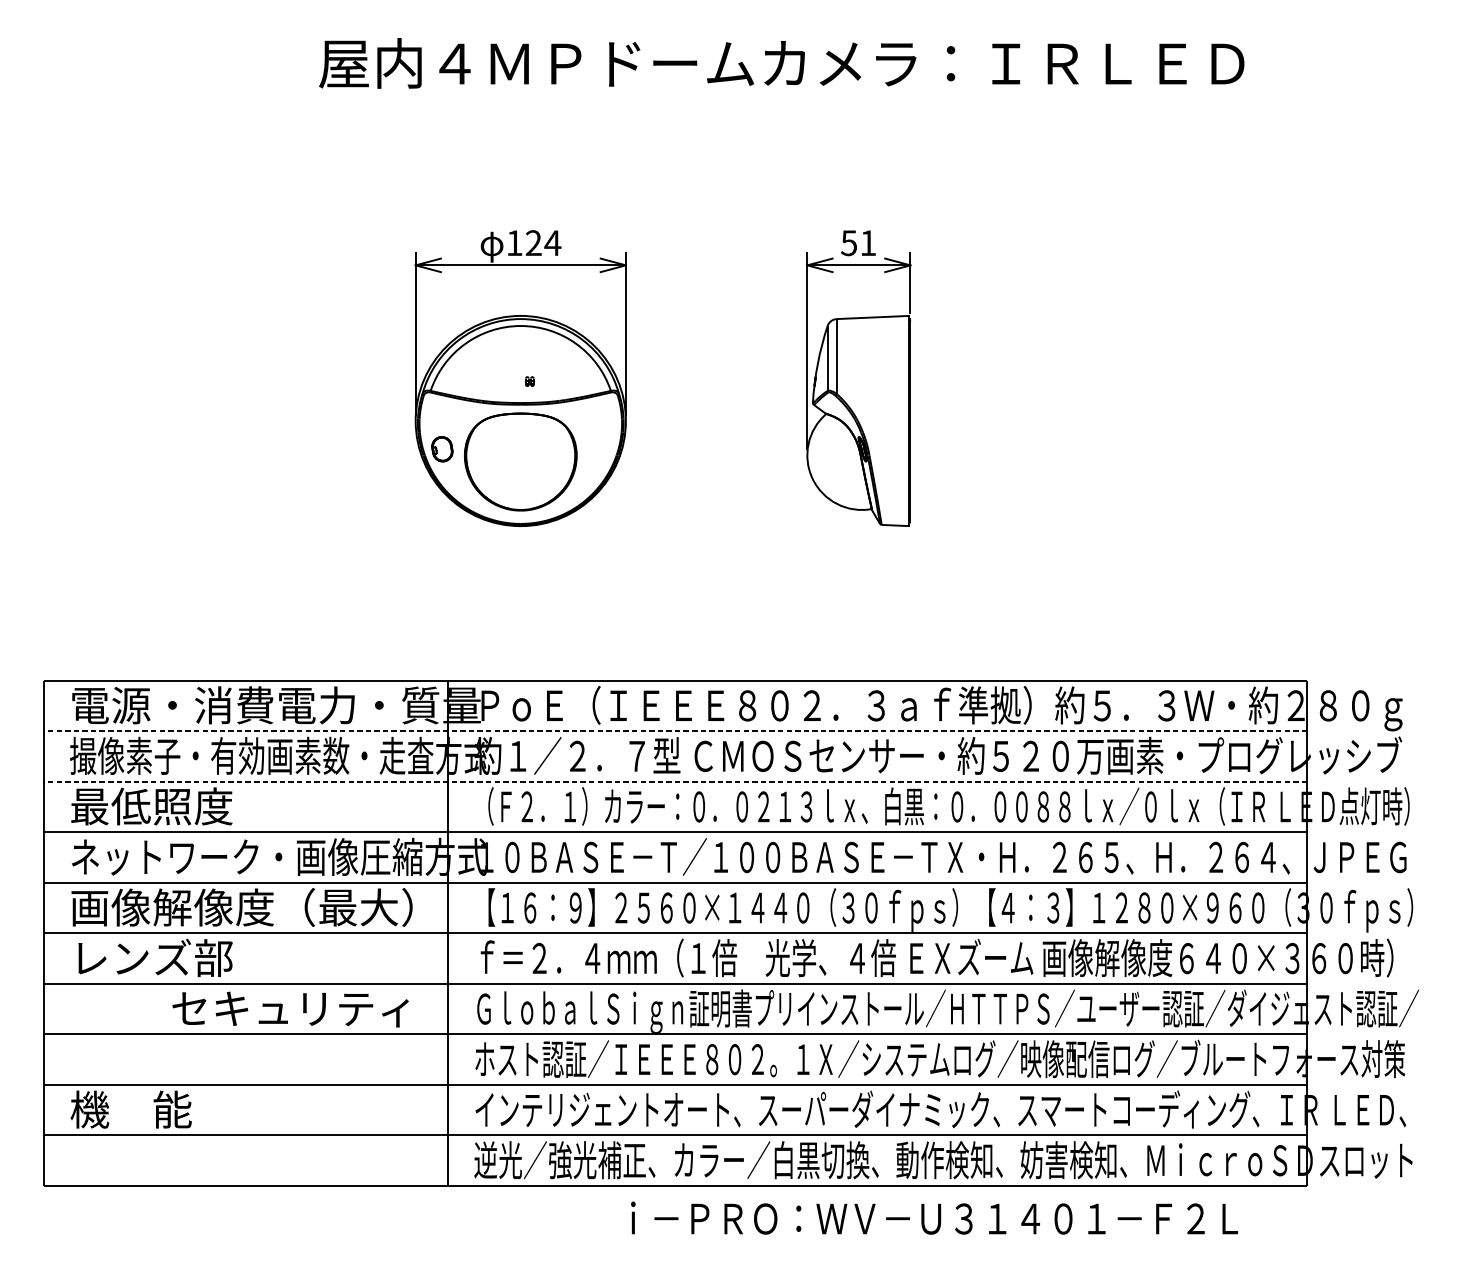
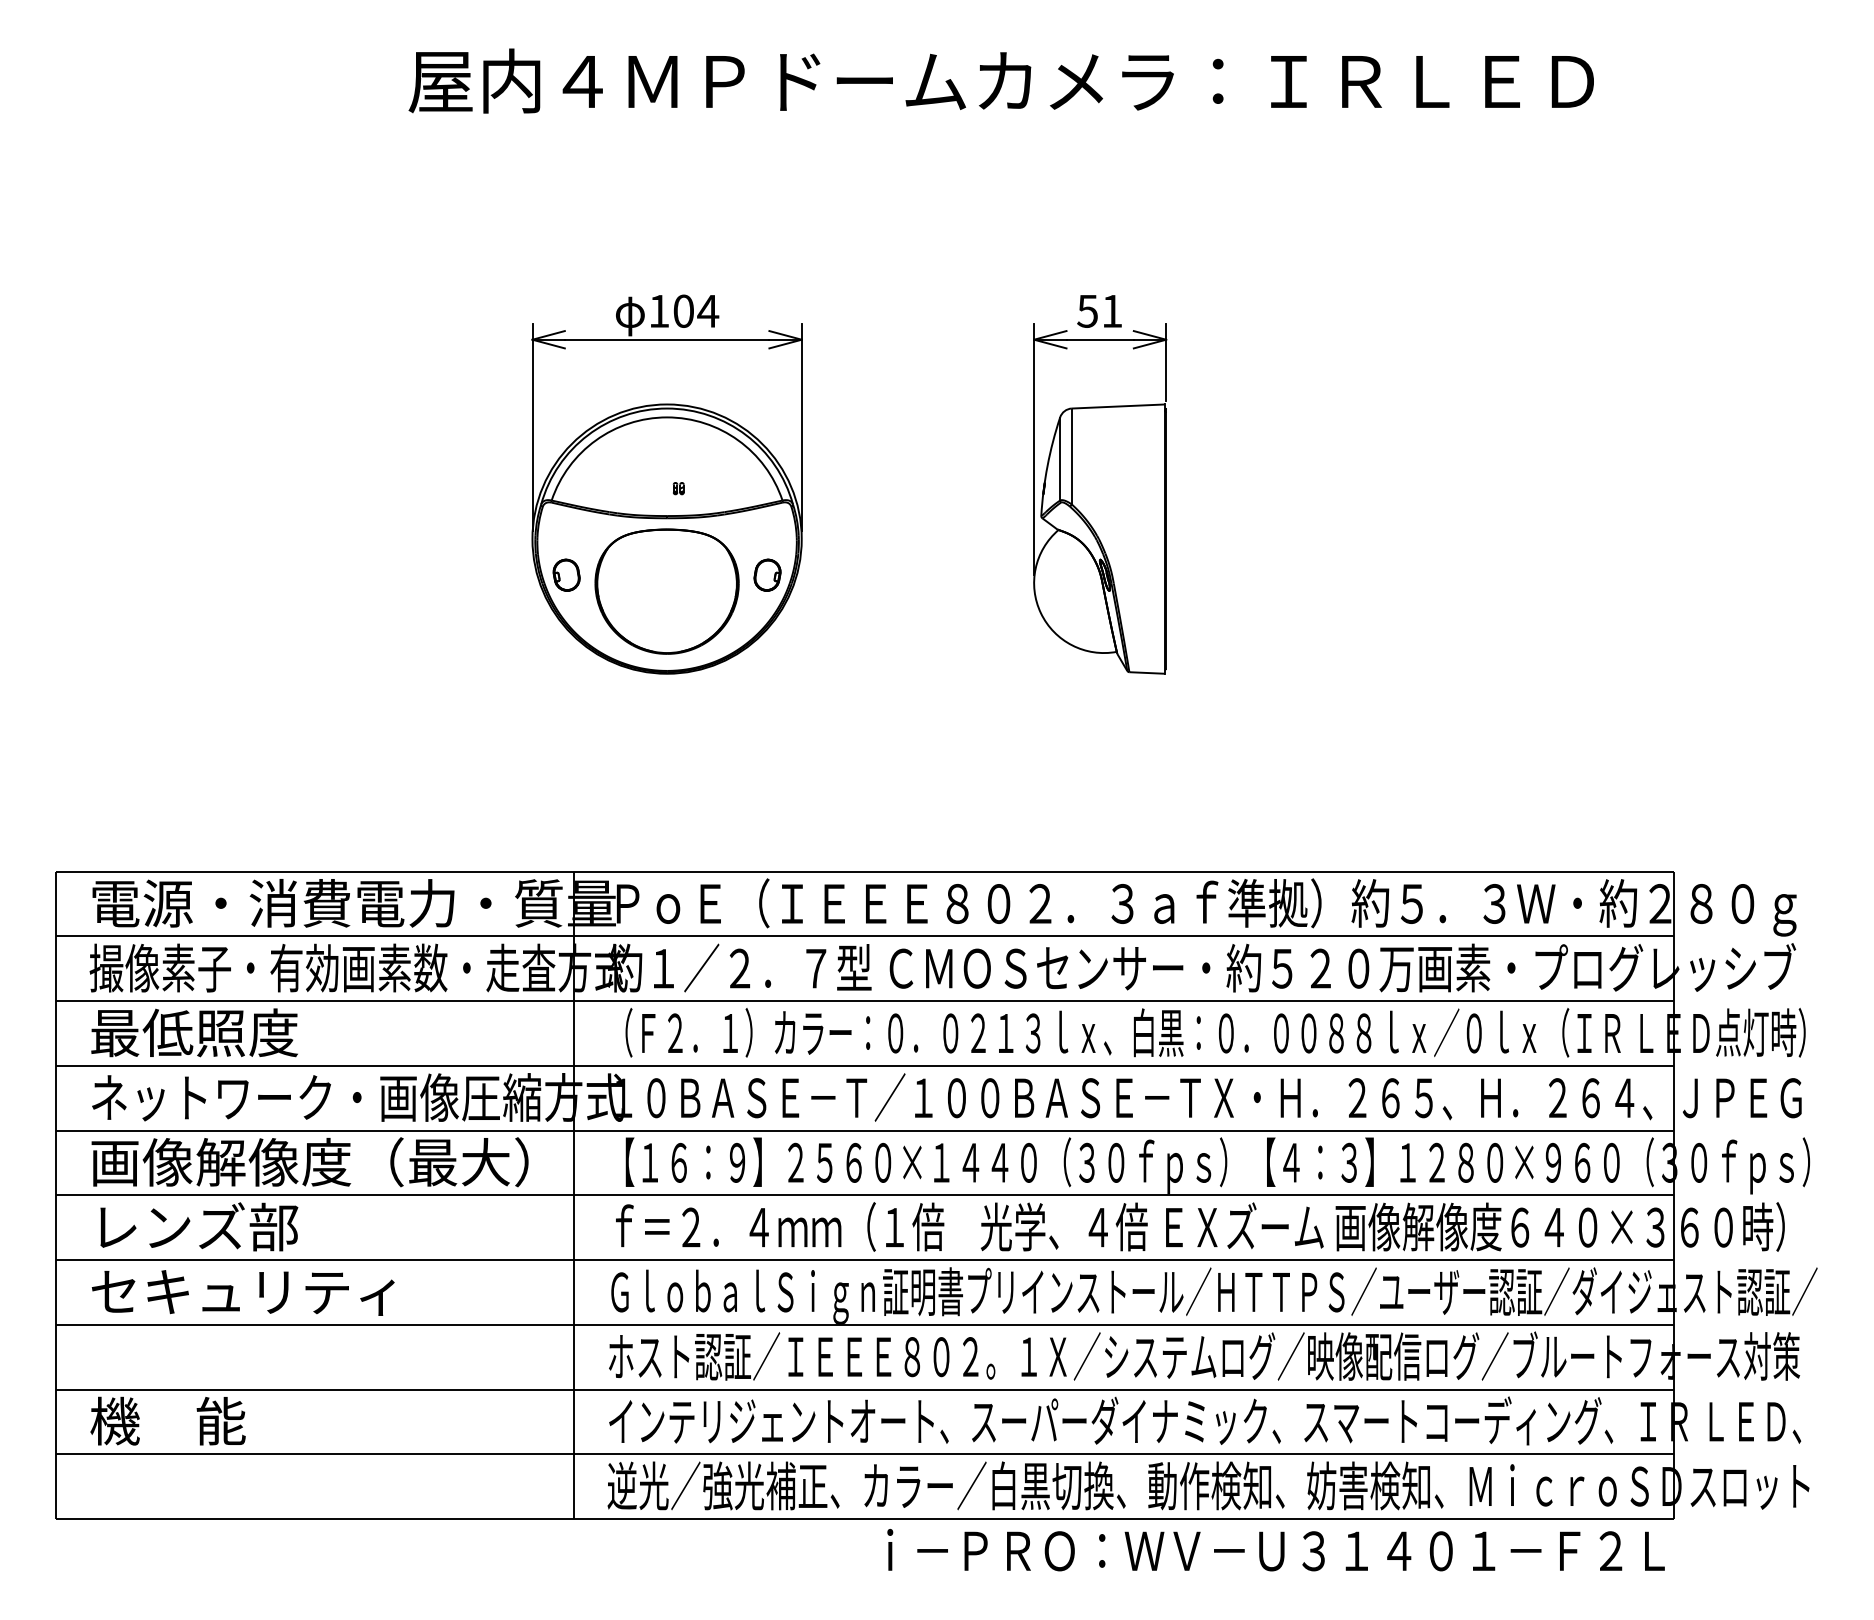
text: (533, 242) -> (683, 310), 124 -> 104
part: (599, 448) -> (767, 574), added
line: (674, 731) -> (864, 936), dashed -> solid
line: (674, 782) -> (864, 1001), dashed -> solid
text: (290, 1009) -> (242, 1292), moved
text: (934, 1218) -> (1275, 1550), moved

